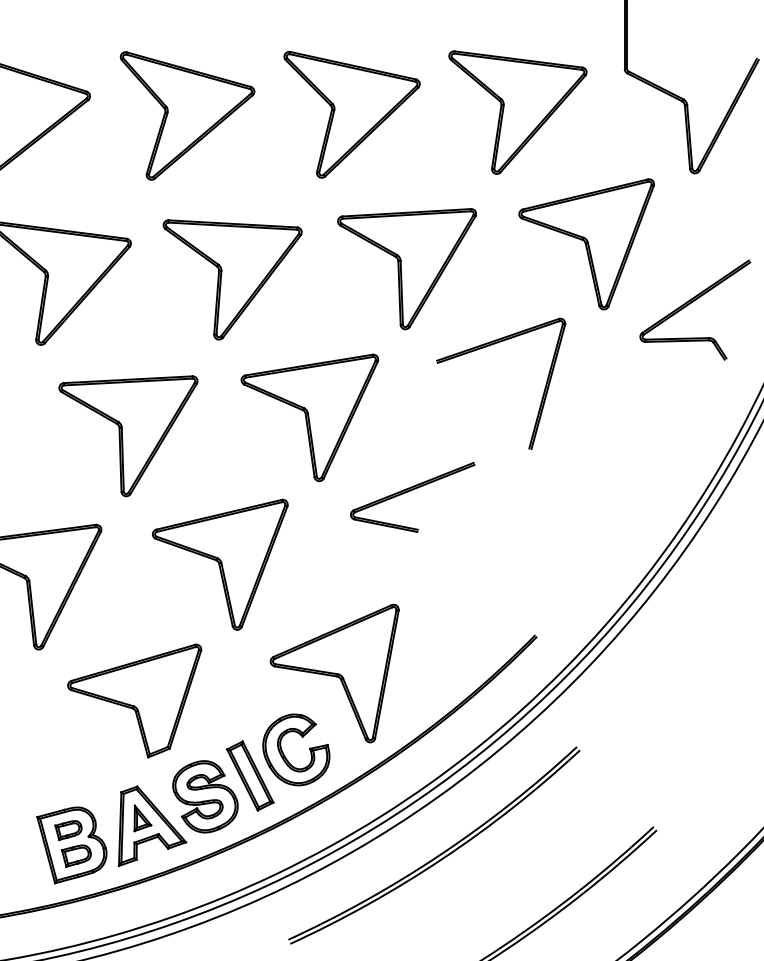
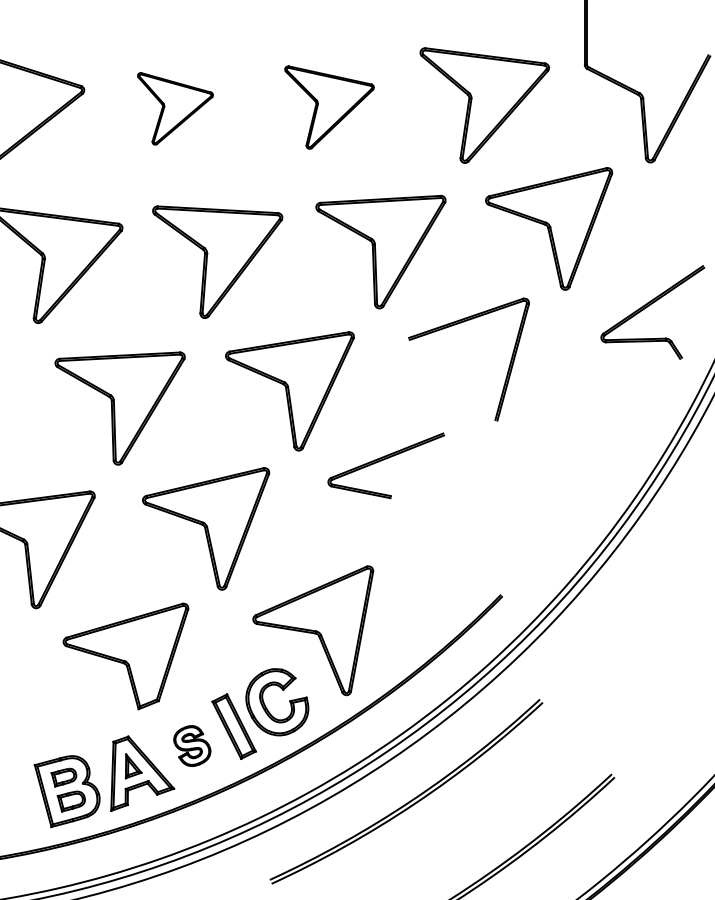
part: (352, 114) -> (329, 107), size x0.7
part: (187, 115) -> (175, 108), size x0.6
part: (691, 303) -> (649, 306), moved
part: (205, 796) -> (192, 745), size x0.6

